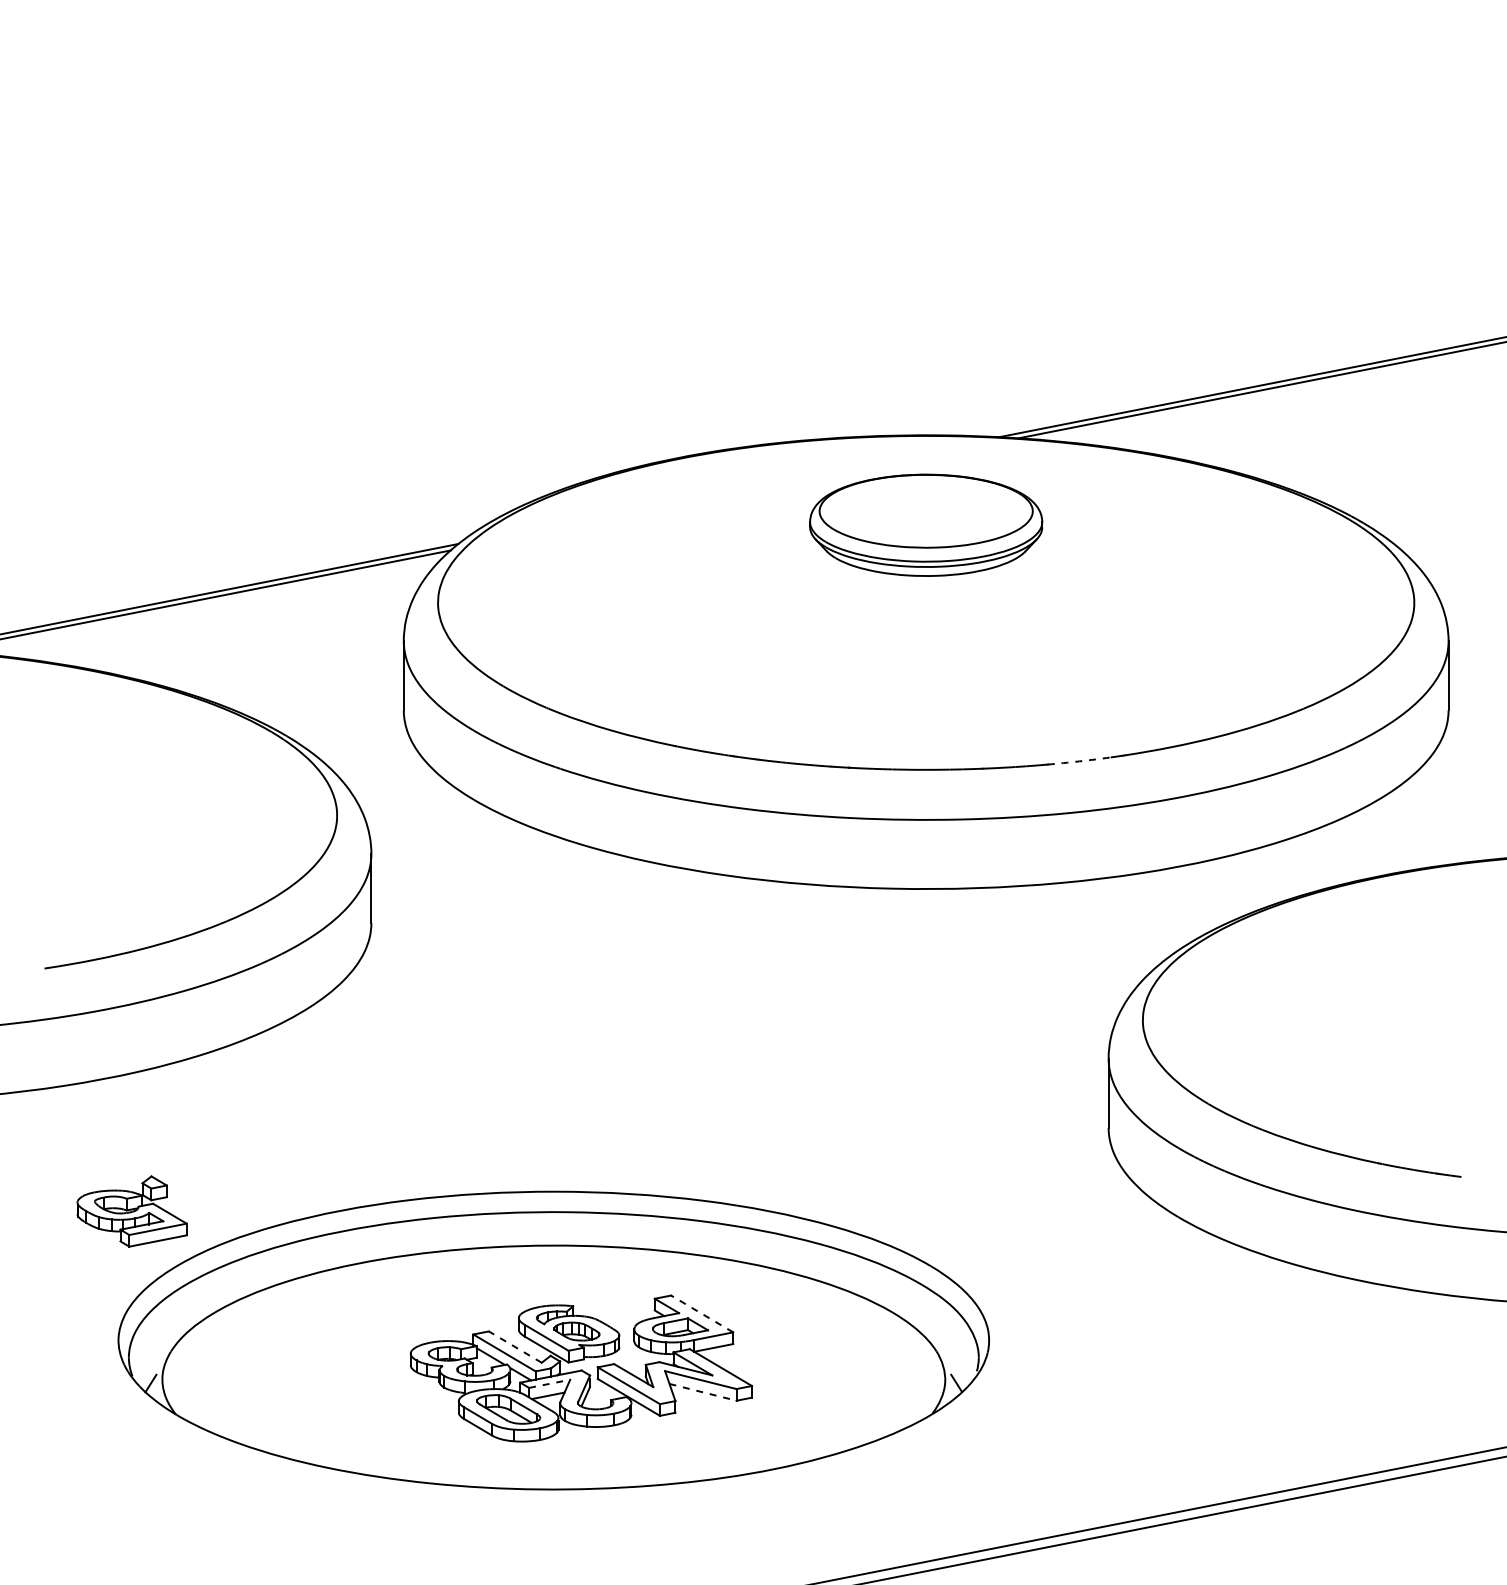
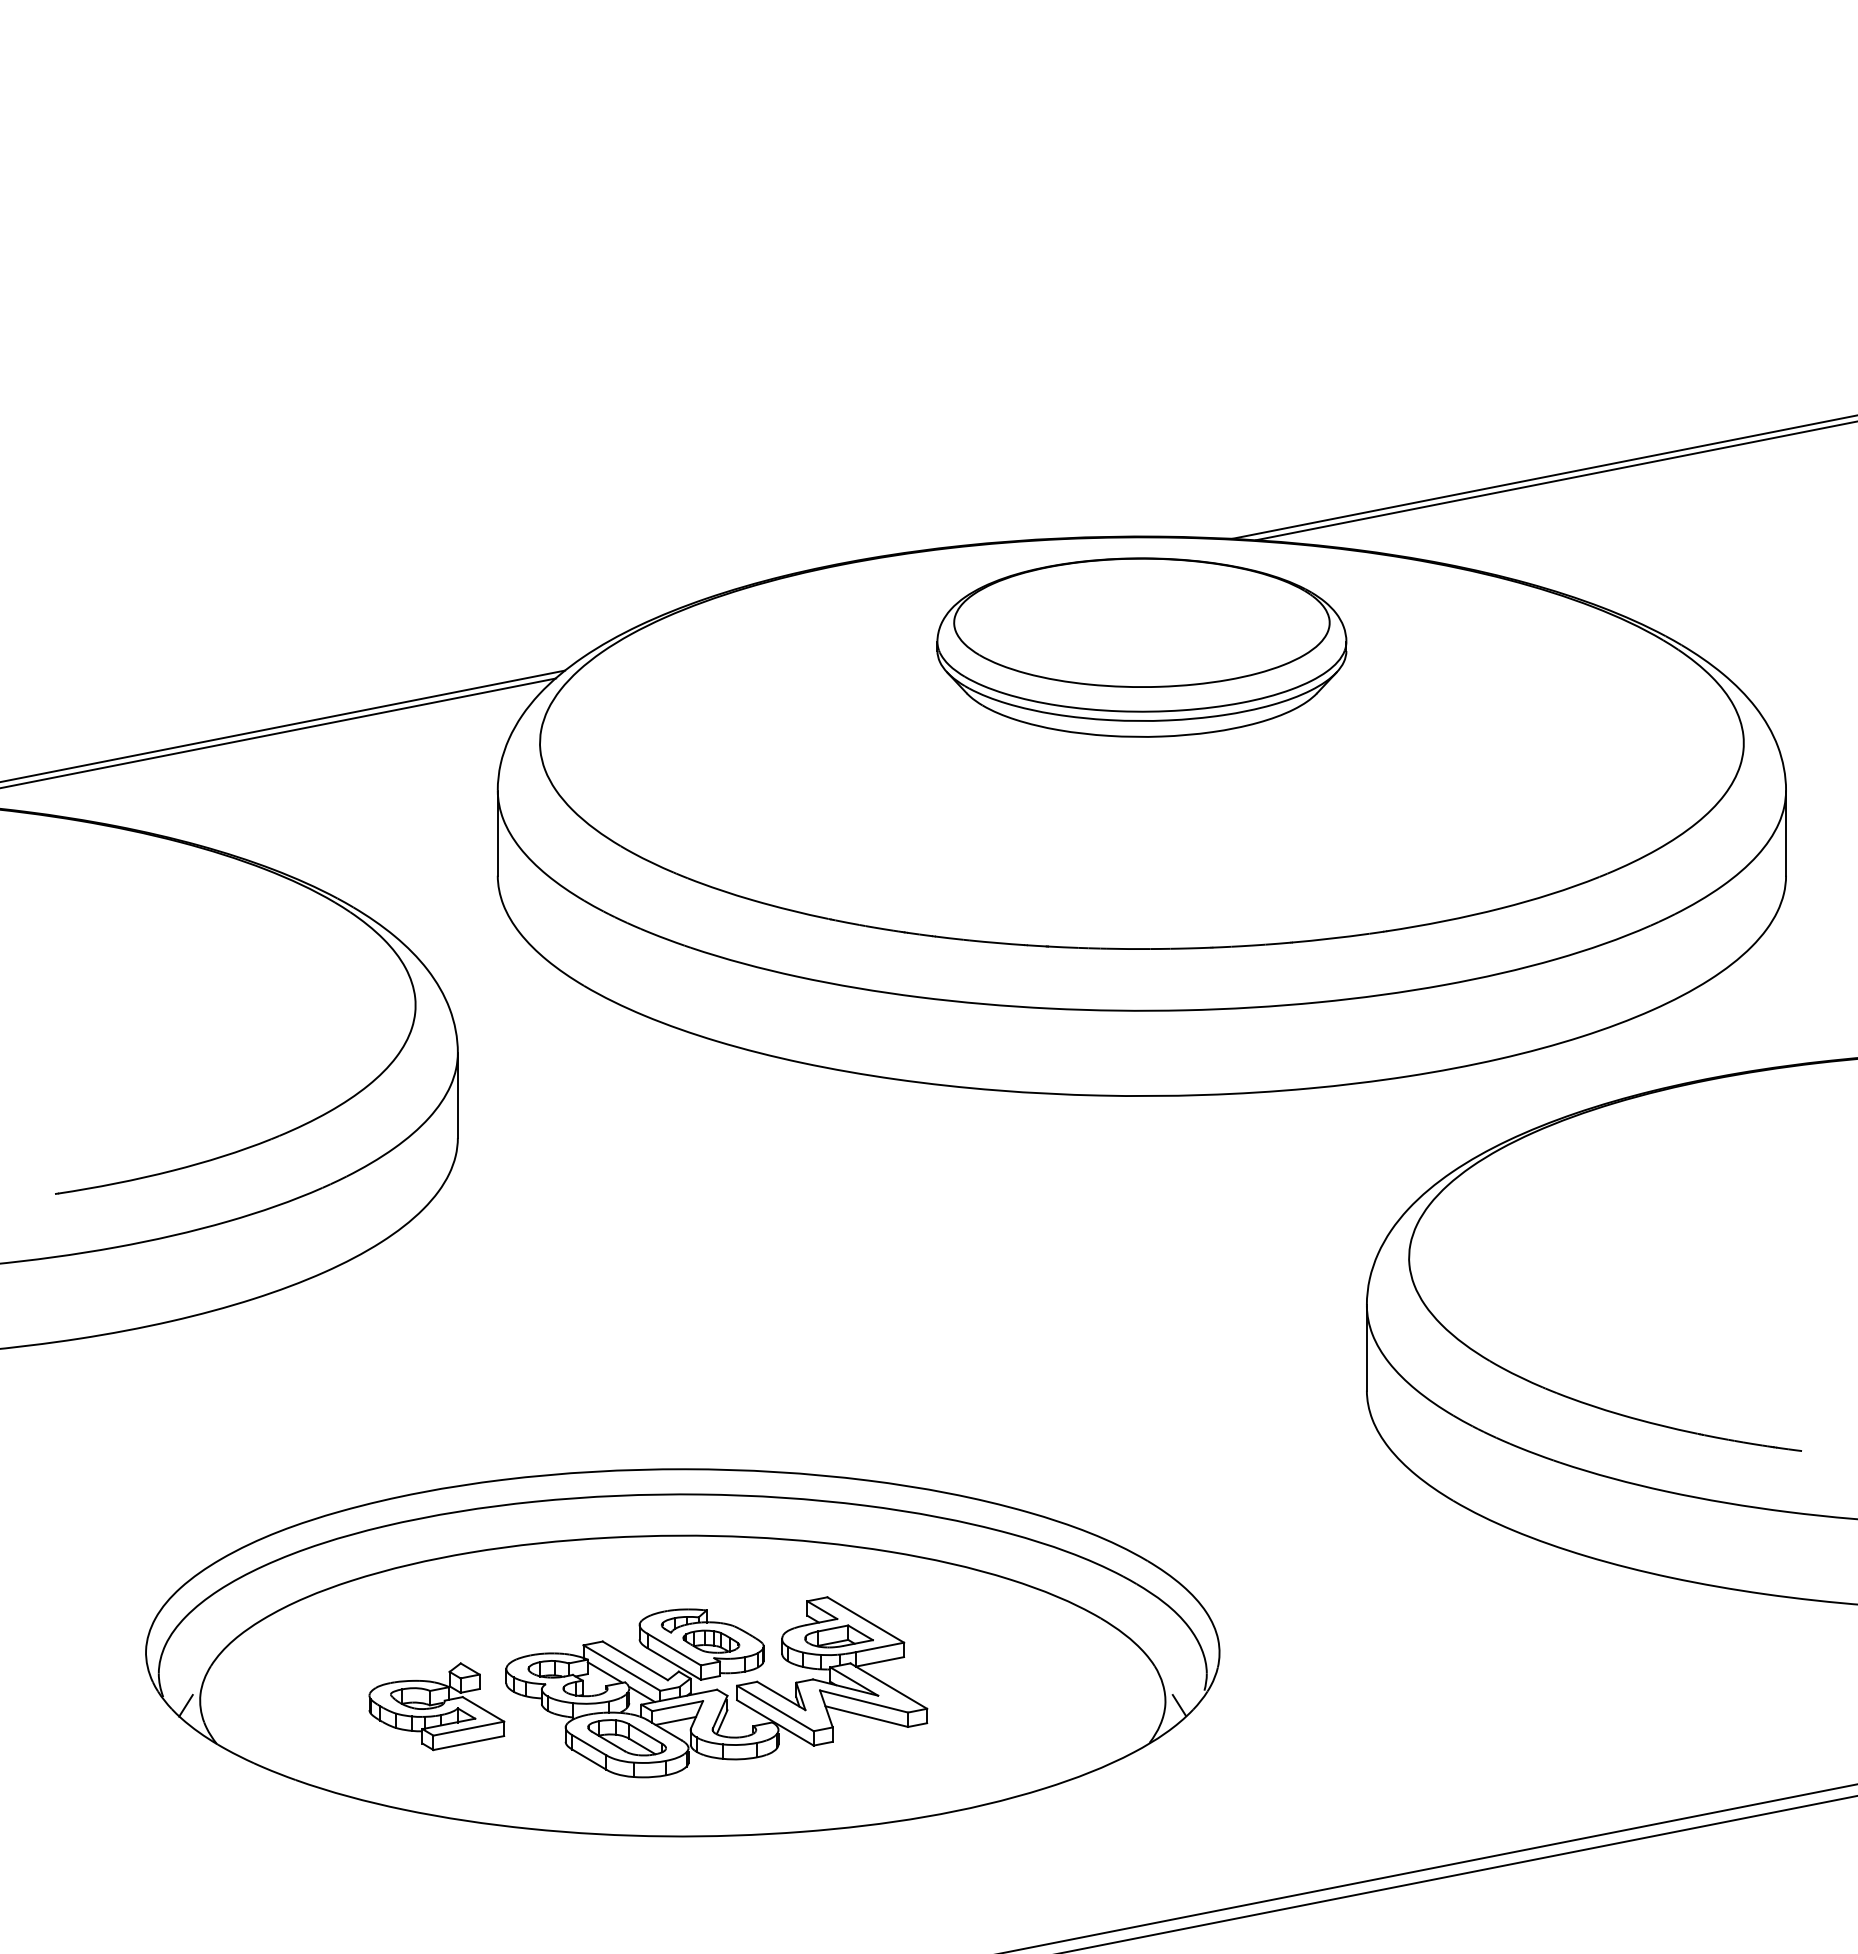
part: (925, 525) -> (1141, 647), size x1.43
arc: (1079, 761) -> (1330, 938), dashed -> solid
part: (131, 1211) -> (436, 1706), moved
line: (702, 1314) -> (865, 1620), dashed -> solid
line: (515, 1346) -> (635, 1660), dashed -> solid
line: (549, 1384) -> (677, 1706), dashed -> solid
line: (702, 1392) -> (866, 1716), dashed -> solid

